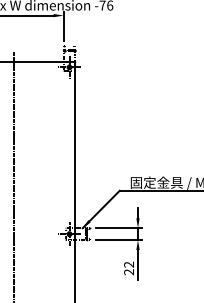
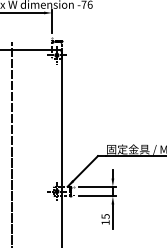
text: (129, 268) -> (105, 219), 22 -> 15

